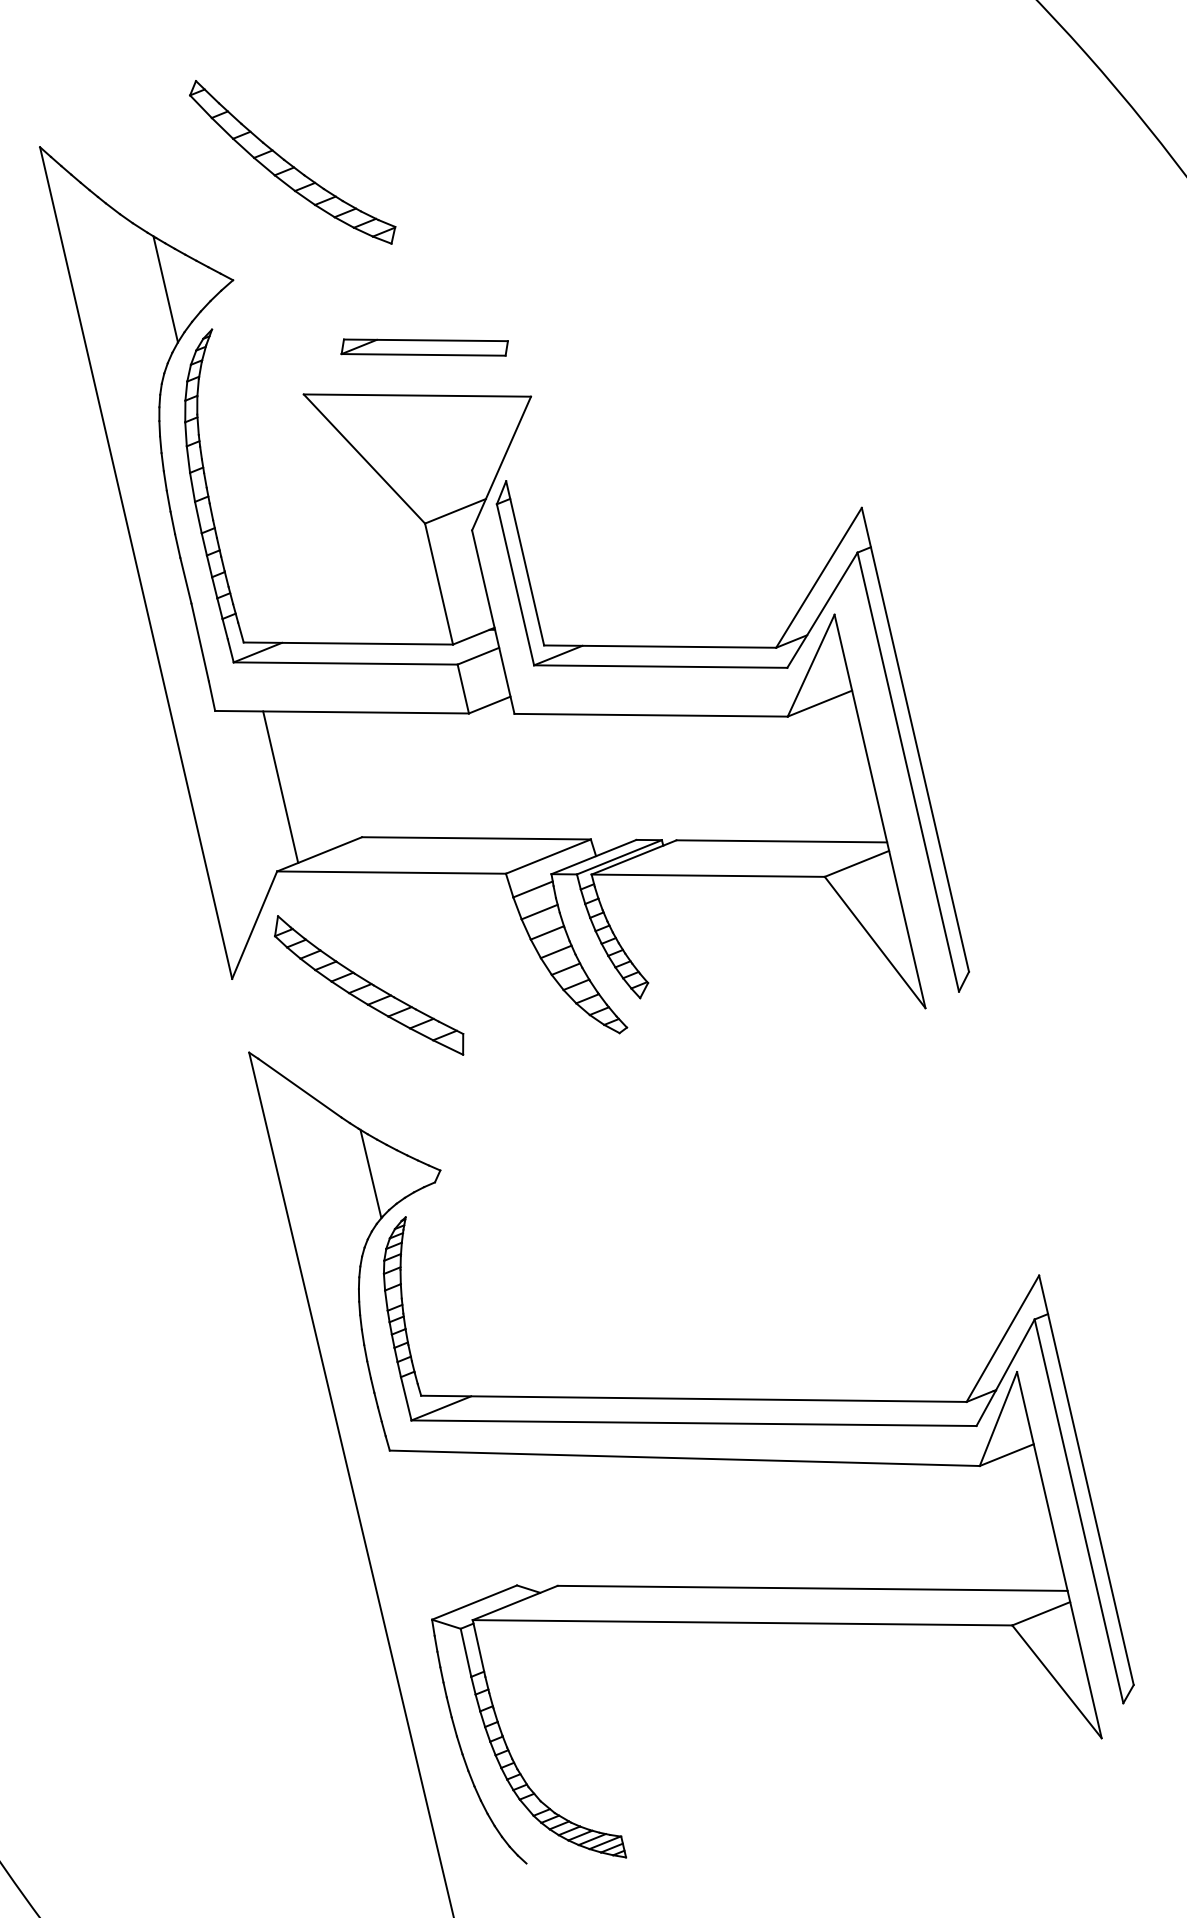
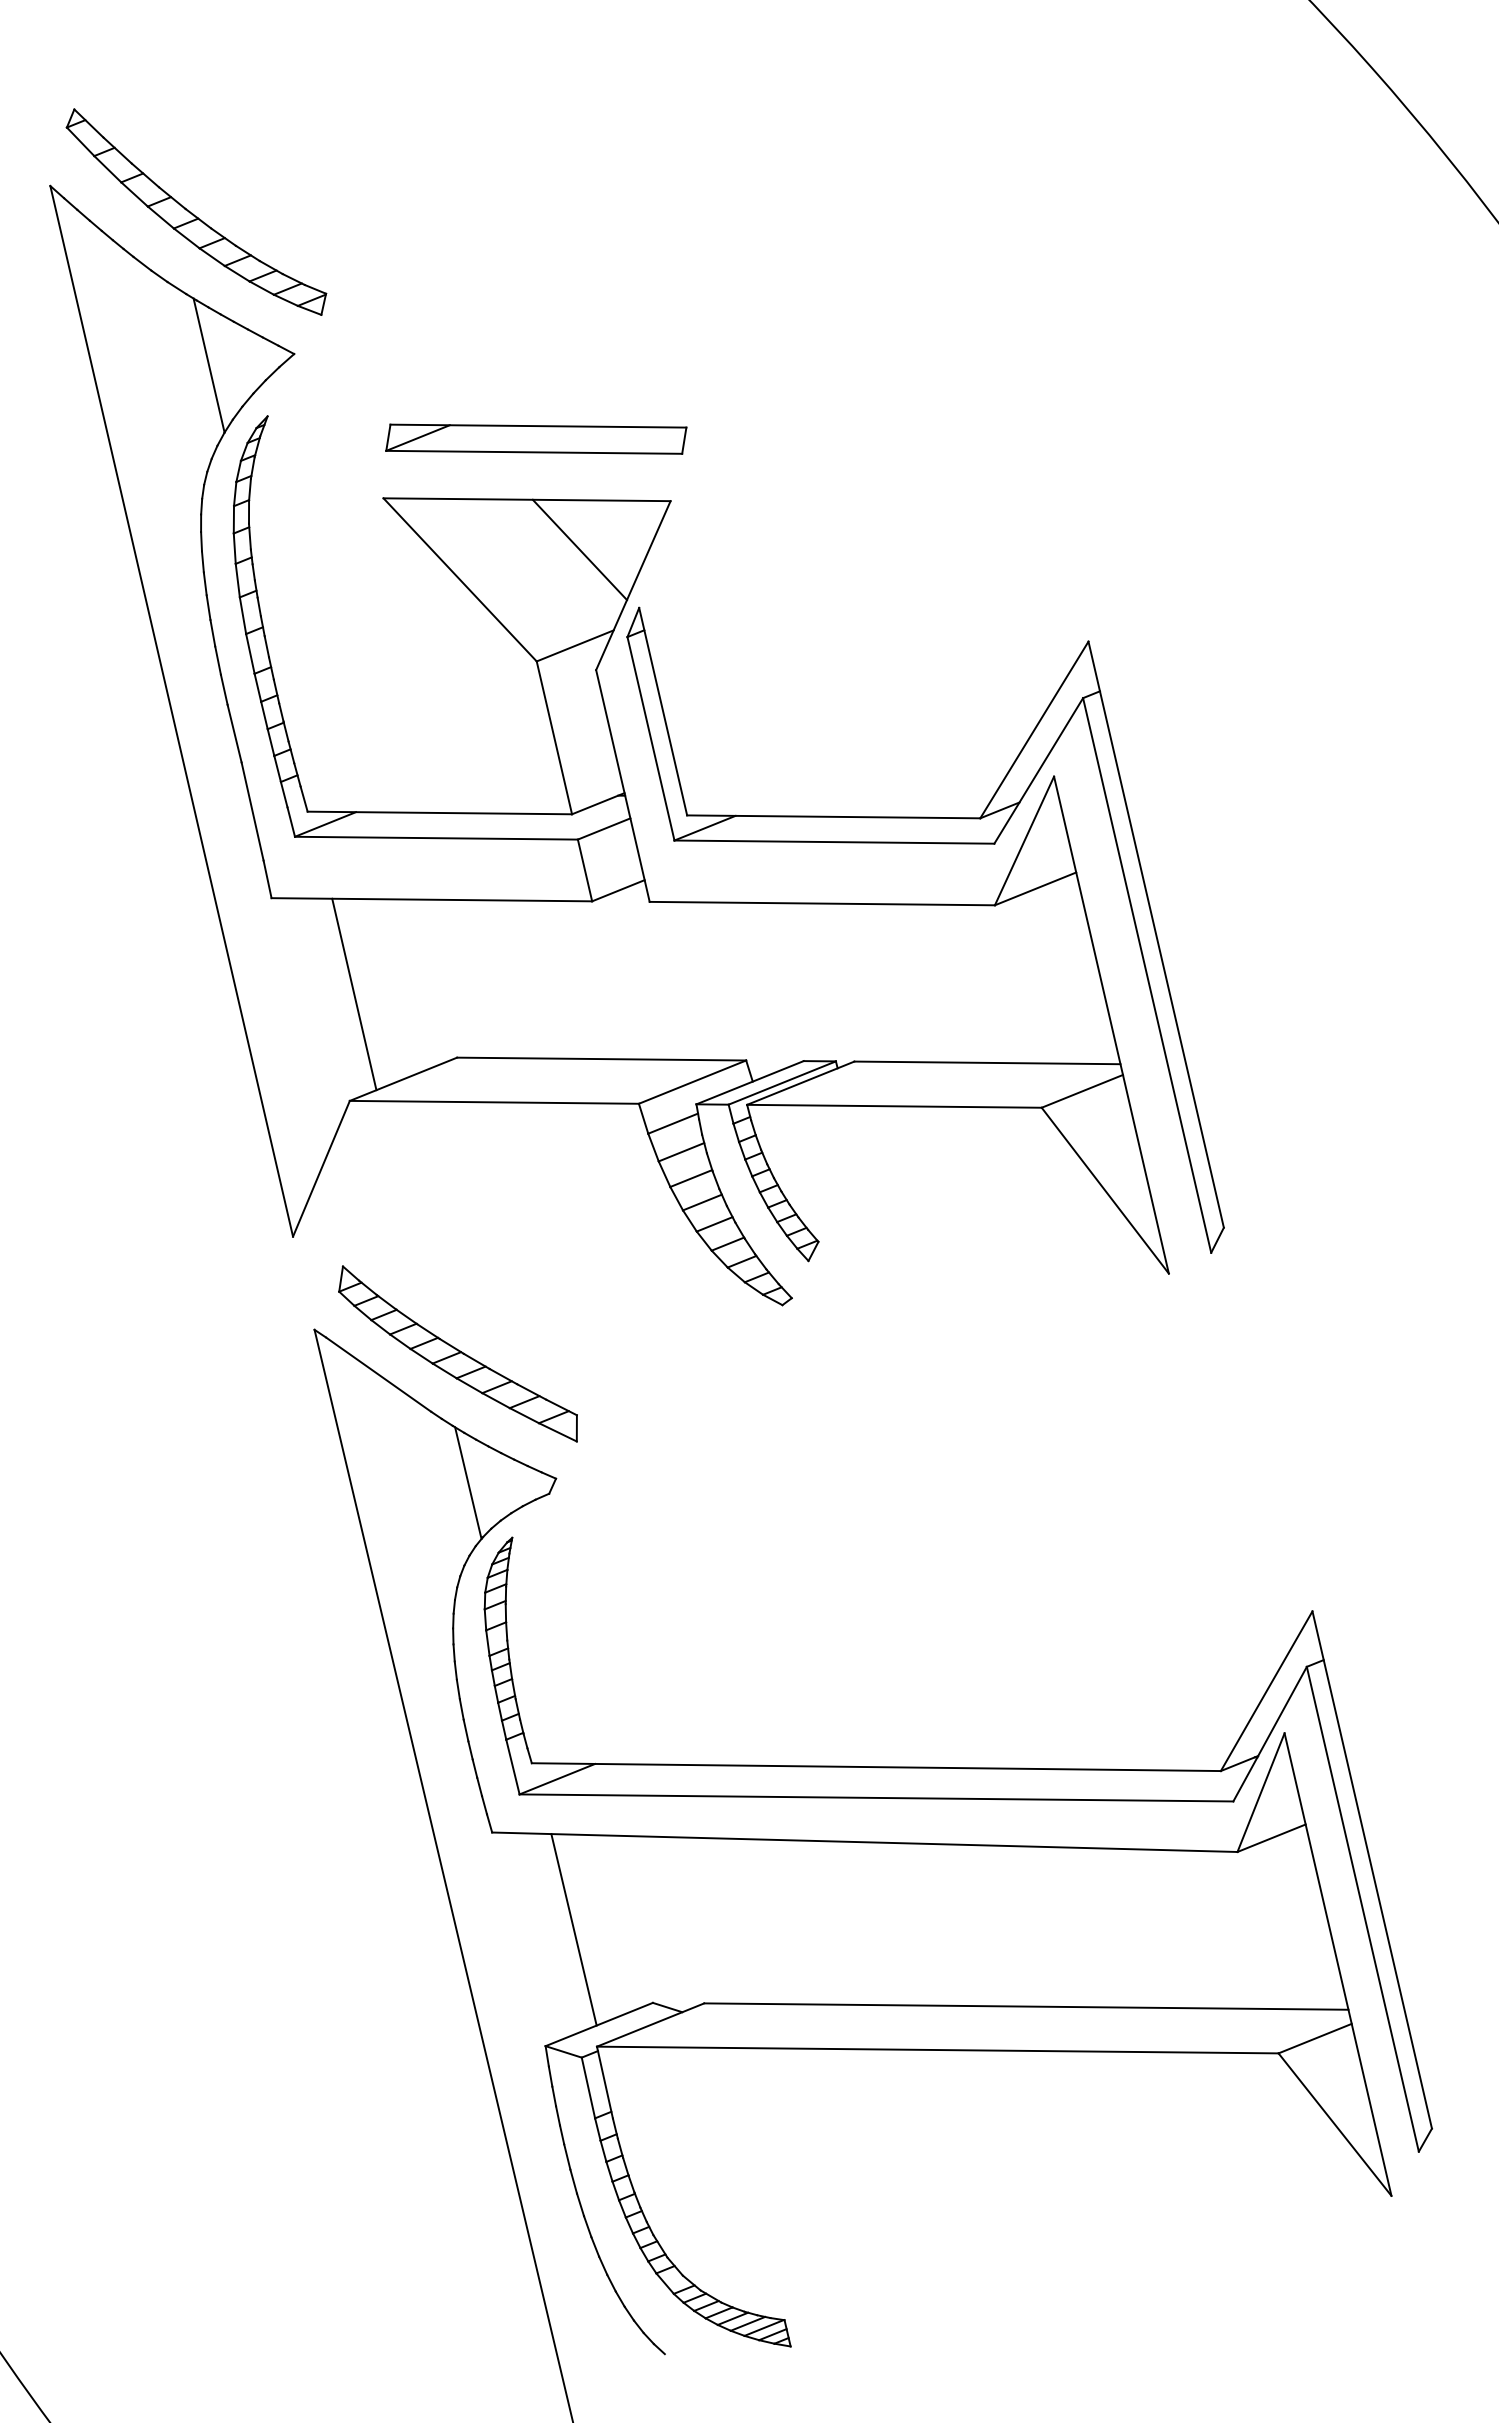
part: (292, 161) -> (196, 211), moved
part: (424, 347) -> (536, 438), size x1.43
line: (458, 434) -> (579, 549), added
part: (368, 985) -> (457, 1353), moved
line: (454, 1527) -> (573, 1929), added

